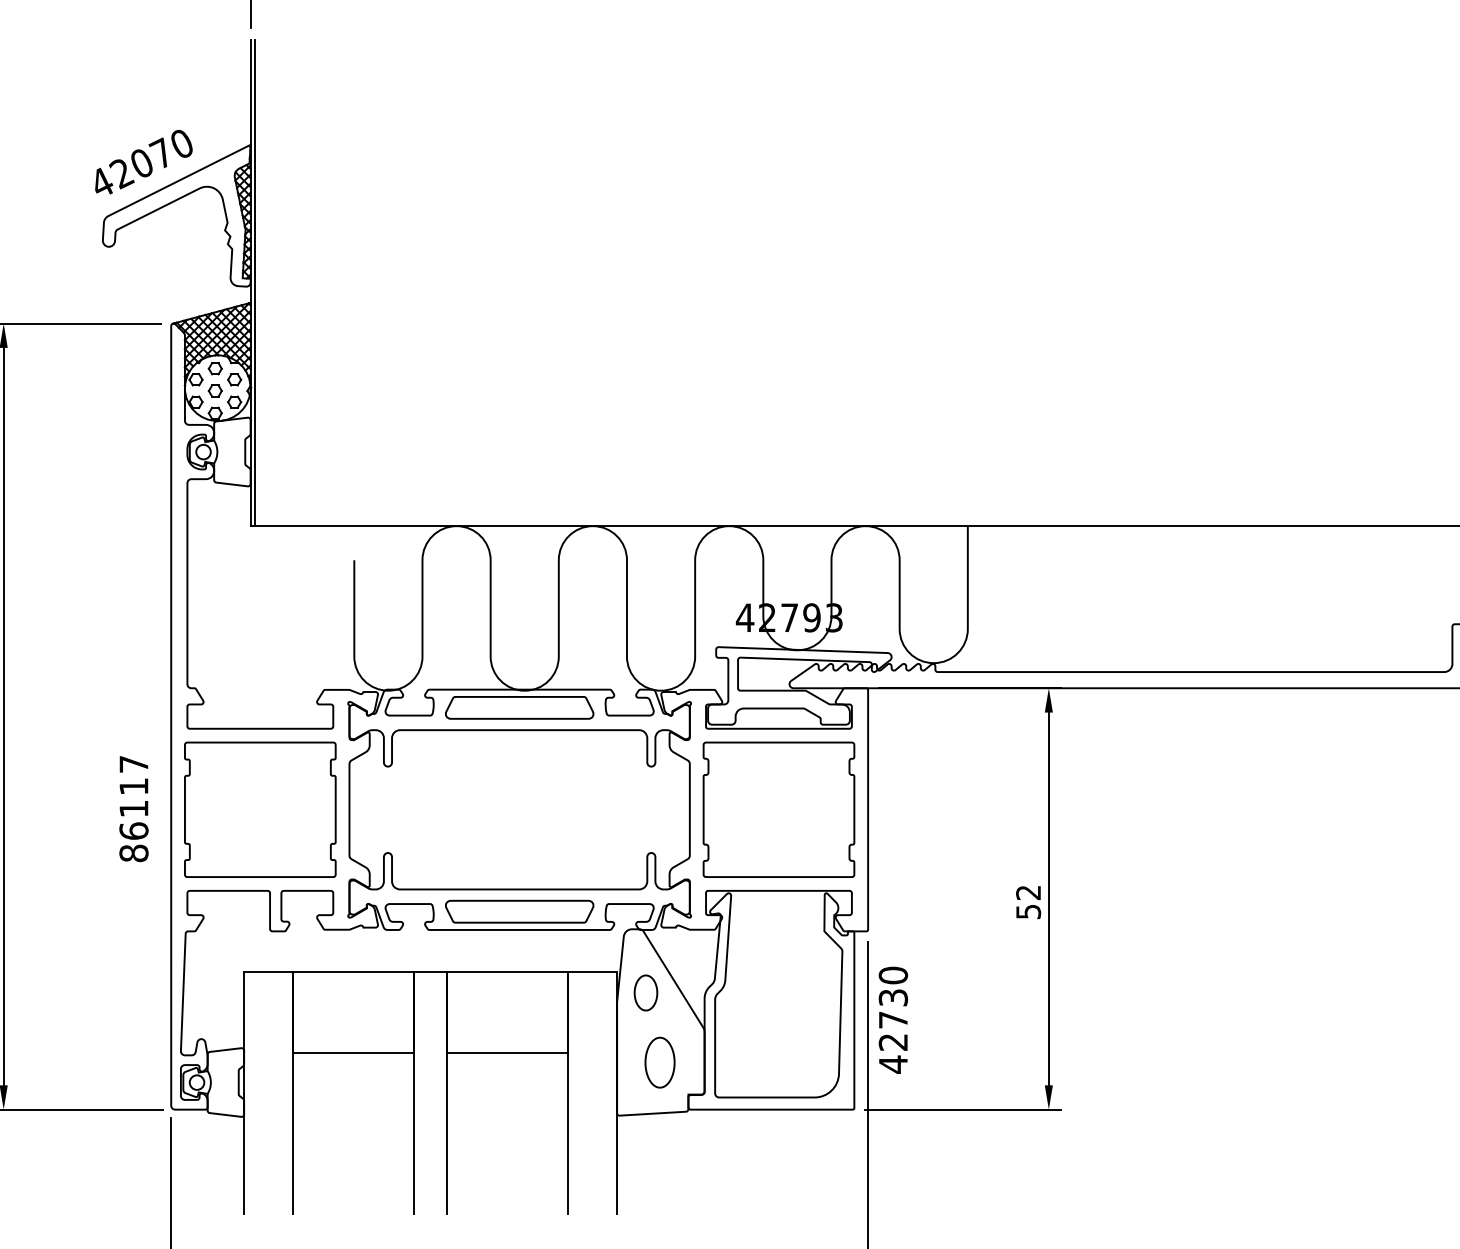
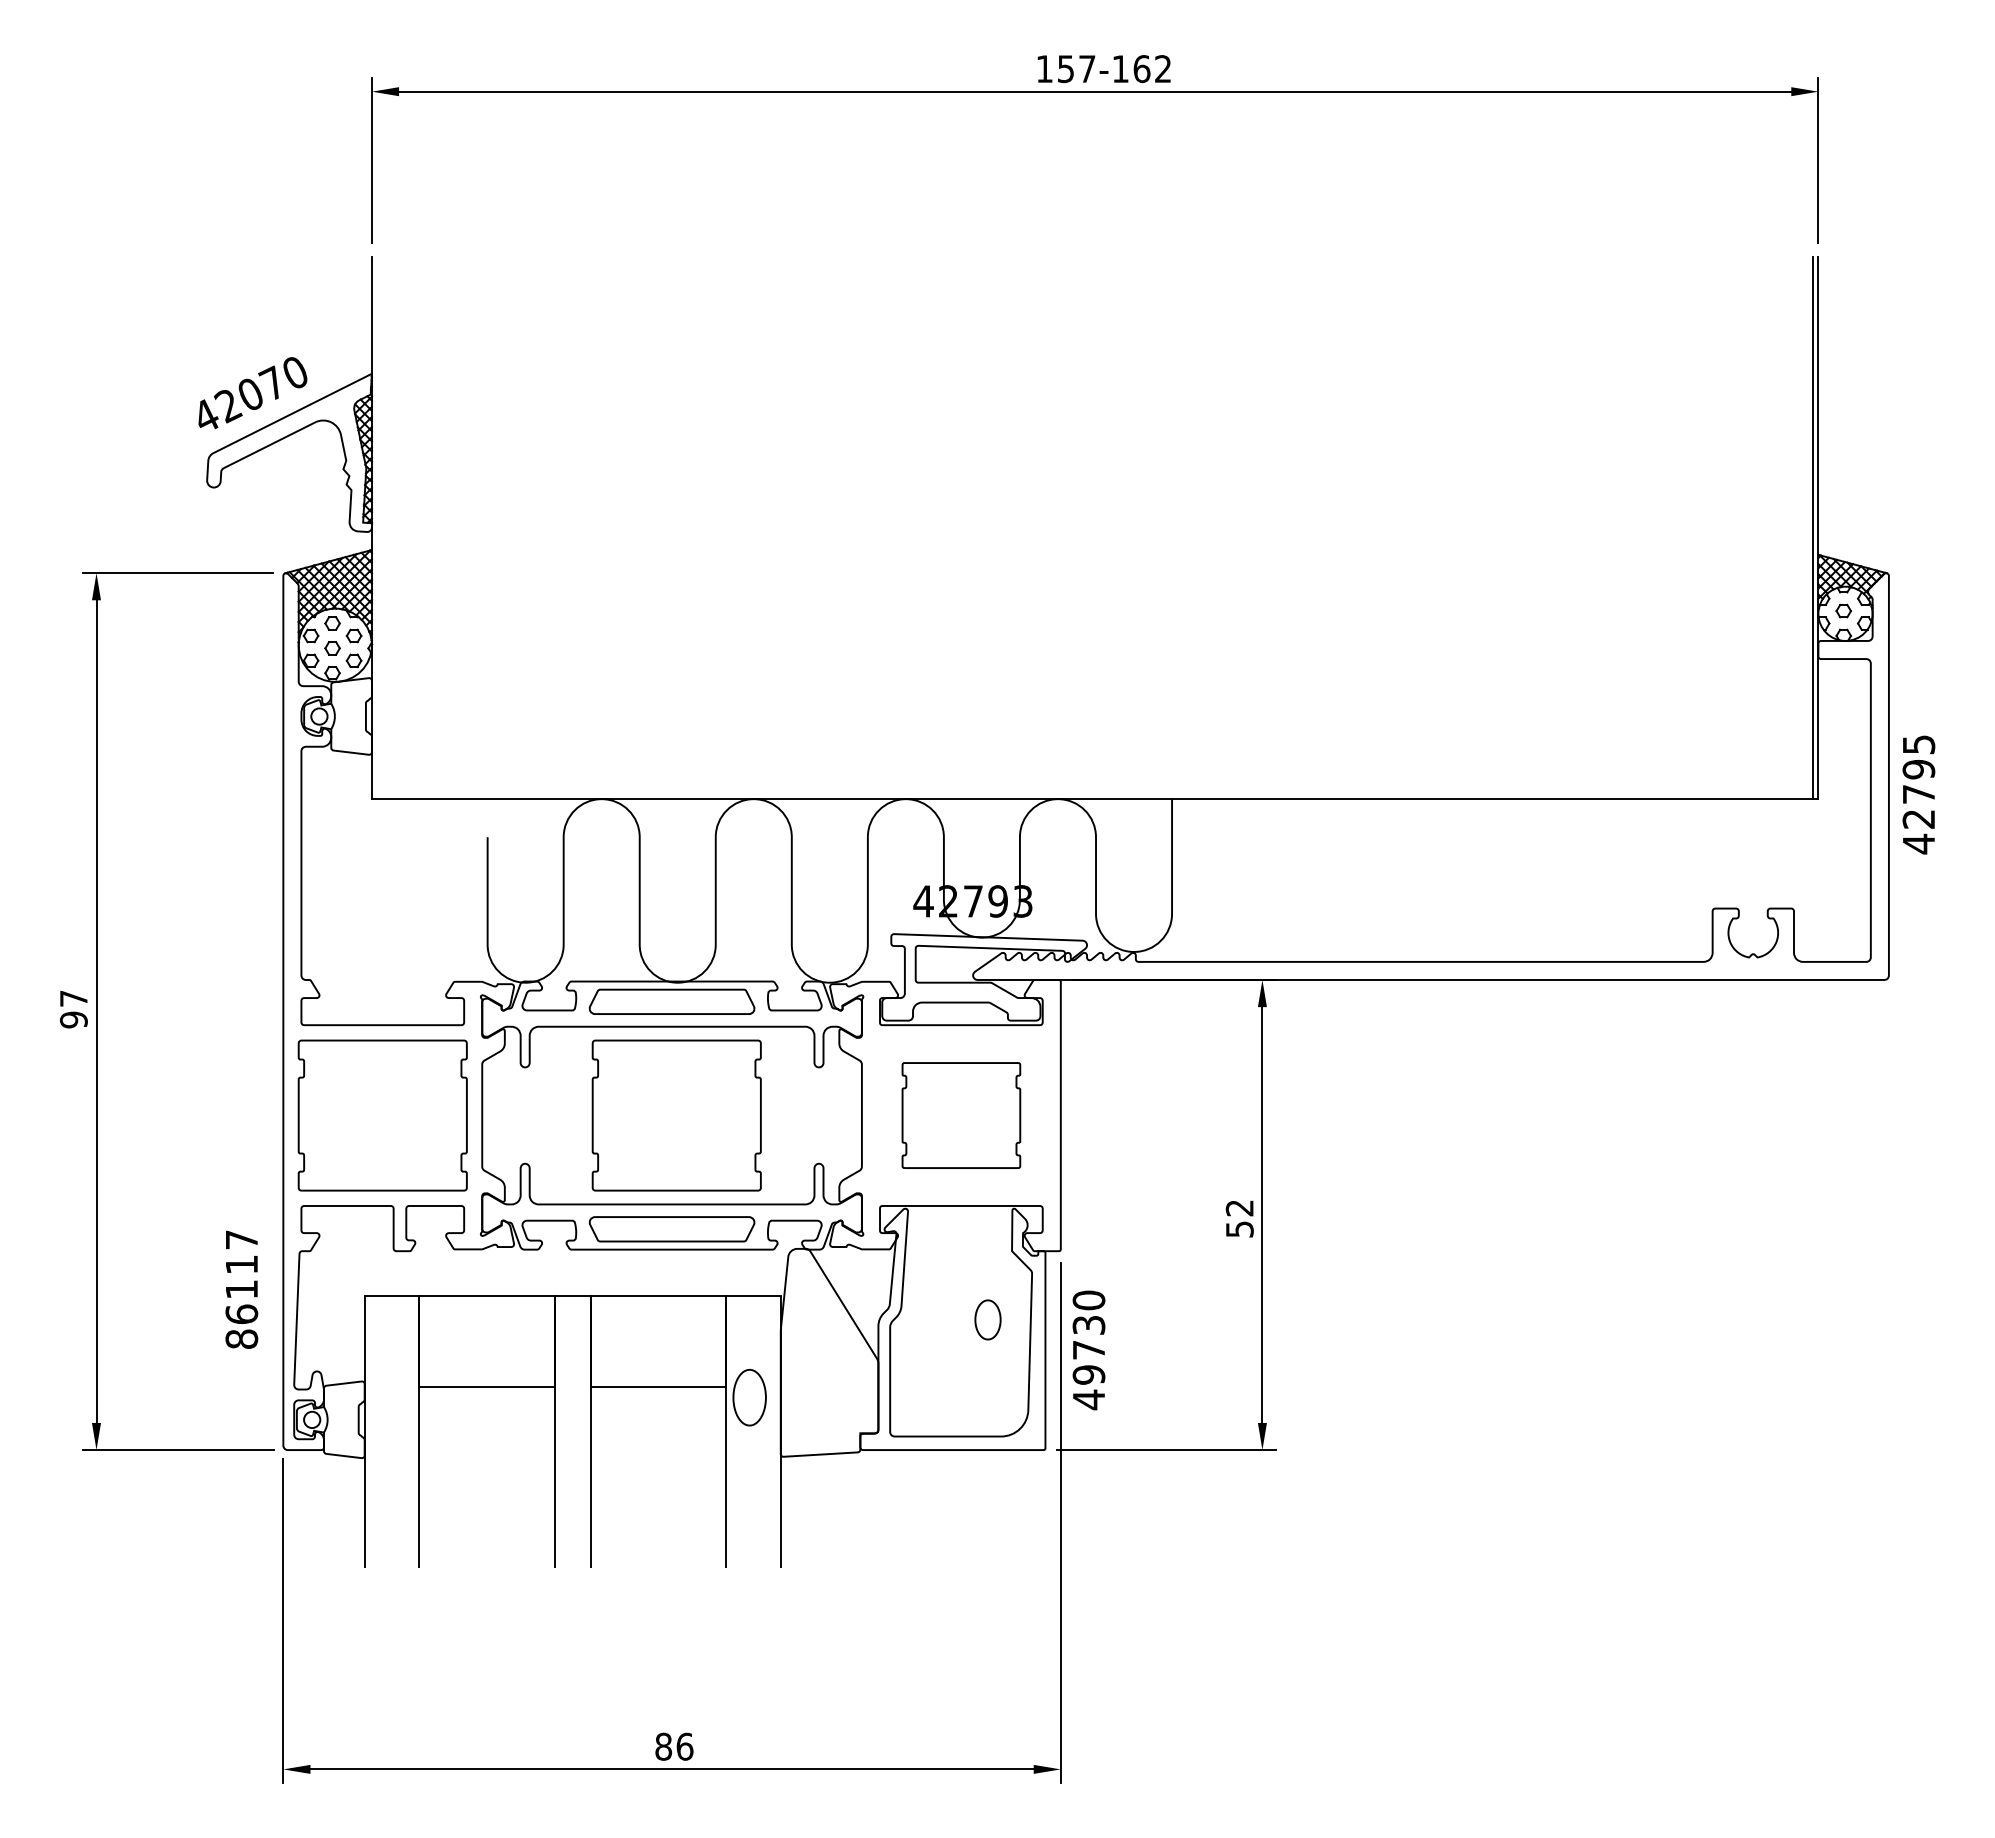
line: (255, 282) -> (377, 527), removed
text: (133, 808) -> (241, 1289), moved
part: (523, 809) -> (676, 1115), added
part: (779, 809) -> (961, 1115), size x0.7
part: (645, 992) -> (987, 1319), moved
text: (892, 1041) -> (1088, 1374), 42730 -> 49730
part: (659, 1062) -> (749, 1397), moved

